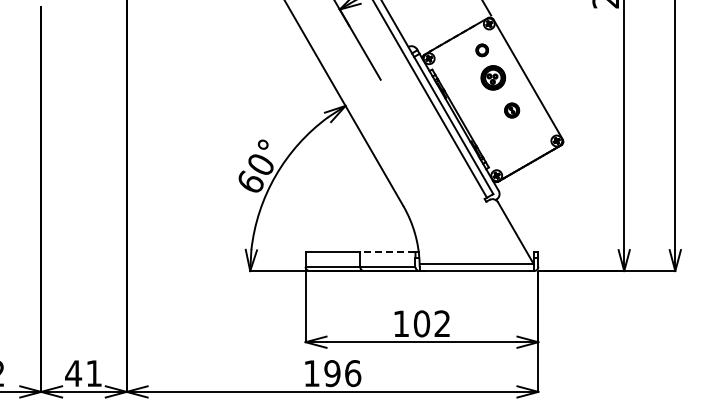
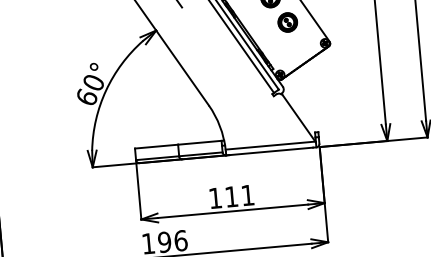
part: (511, 110) -> (287, 22), size x1.67
line: (387, 252) -> (199, 143), dashed -> solid
text: (431, 323) -> (239, 195), 102 -> 111

